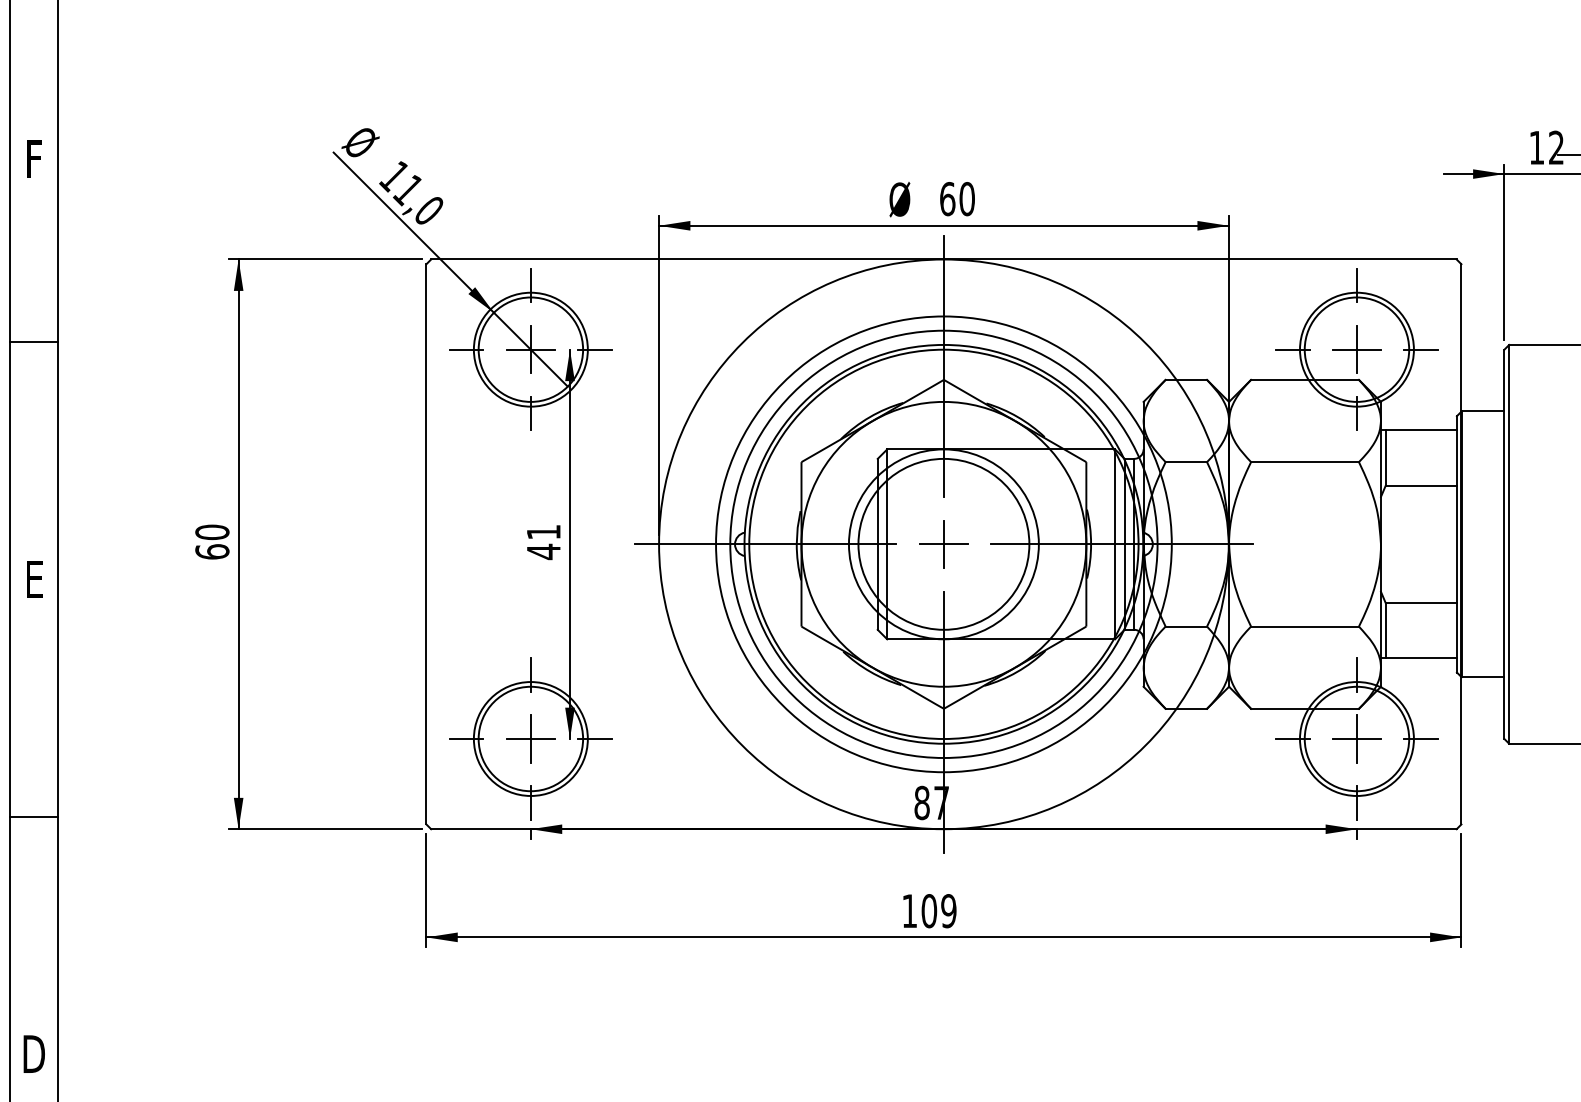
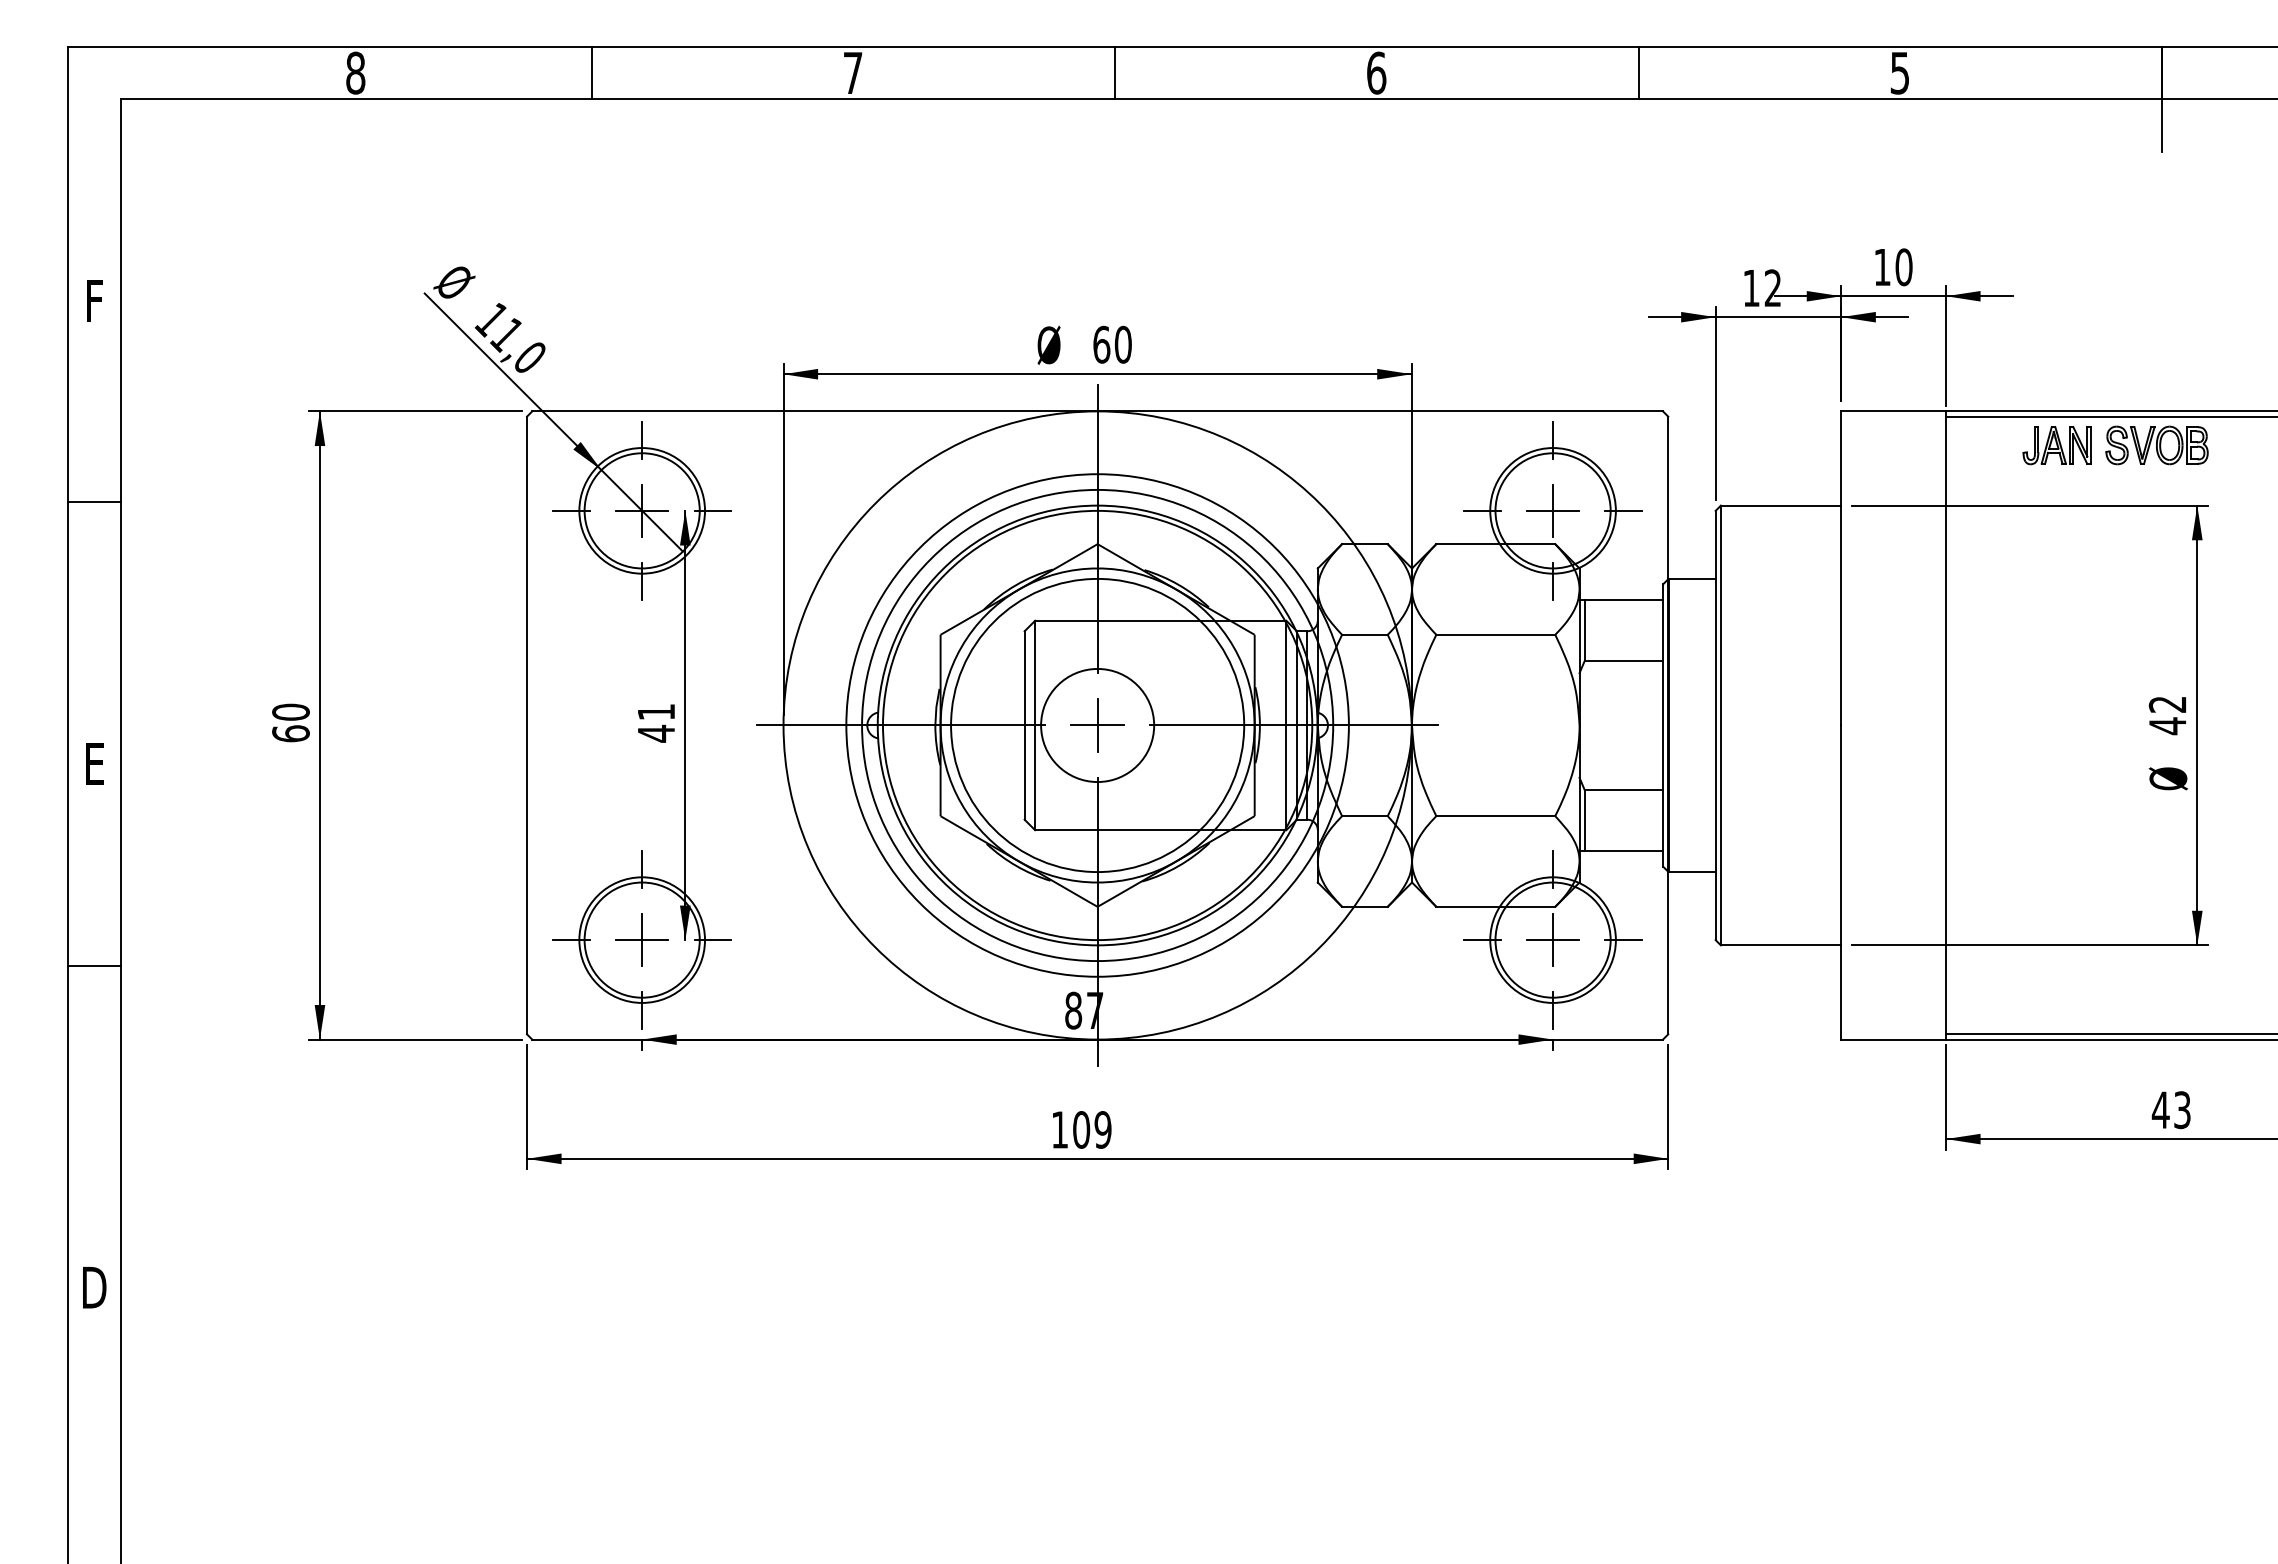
circle: (943, 544) -> (1097, 725), size x0.6
circle: (943, 544) -> (1097, 725), size x1.4
line: (34, 816) -> (94, 965), moved

